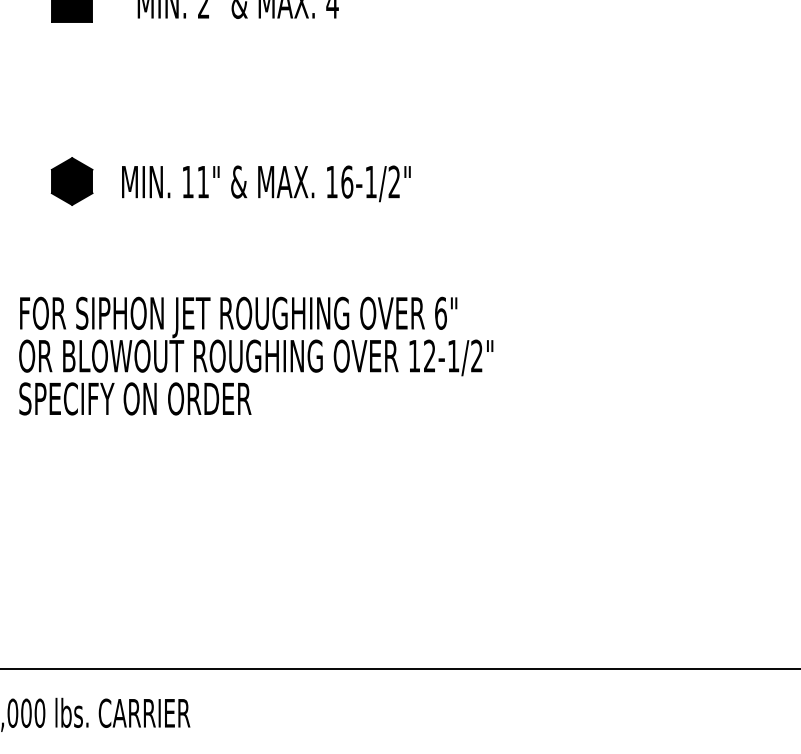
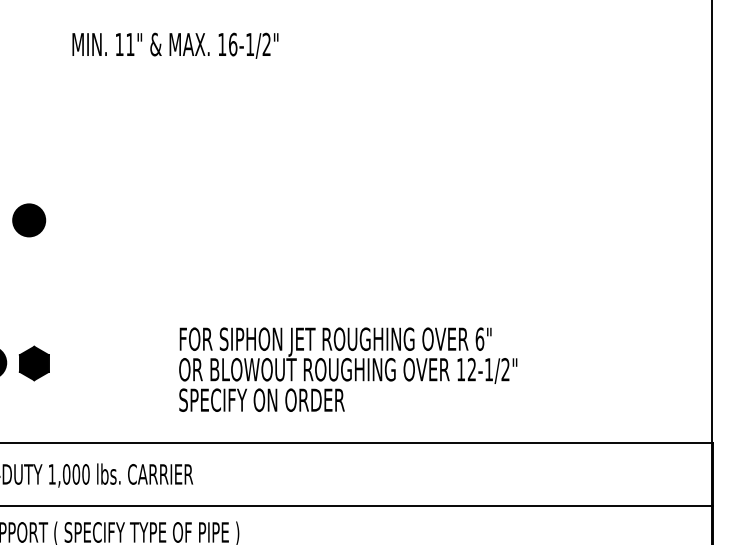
part: (71, 180) -> (108, 94), removed
text: (266, 183) -> (175, 45), moved
text: (256, 355) -> (348, 369), moved

